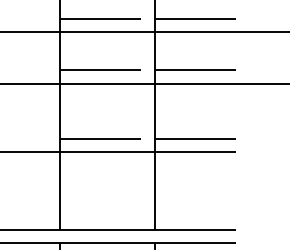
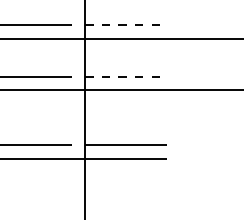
line: (195, 18) -> (126, 25), solid -> dashed
line: (195, 70) -> (126, 77), solid -> dashed

